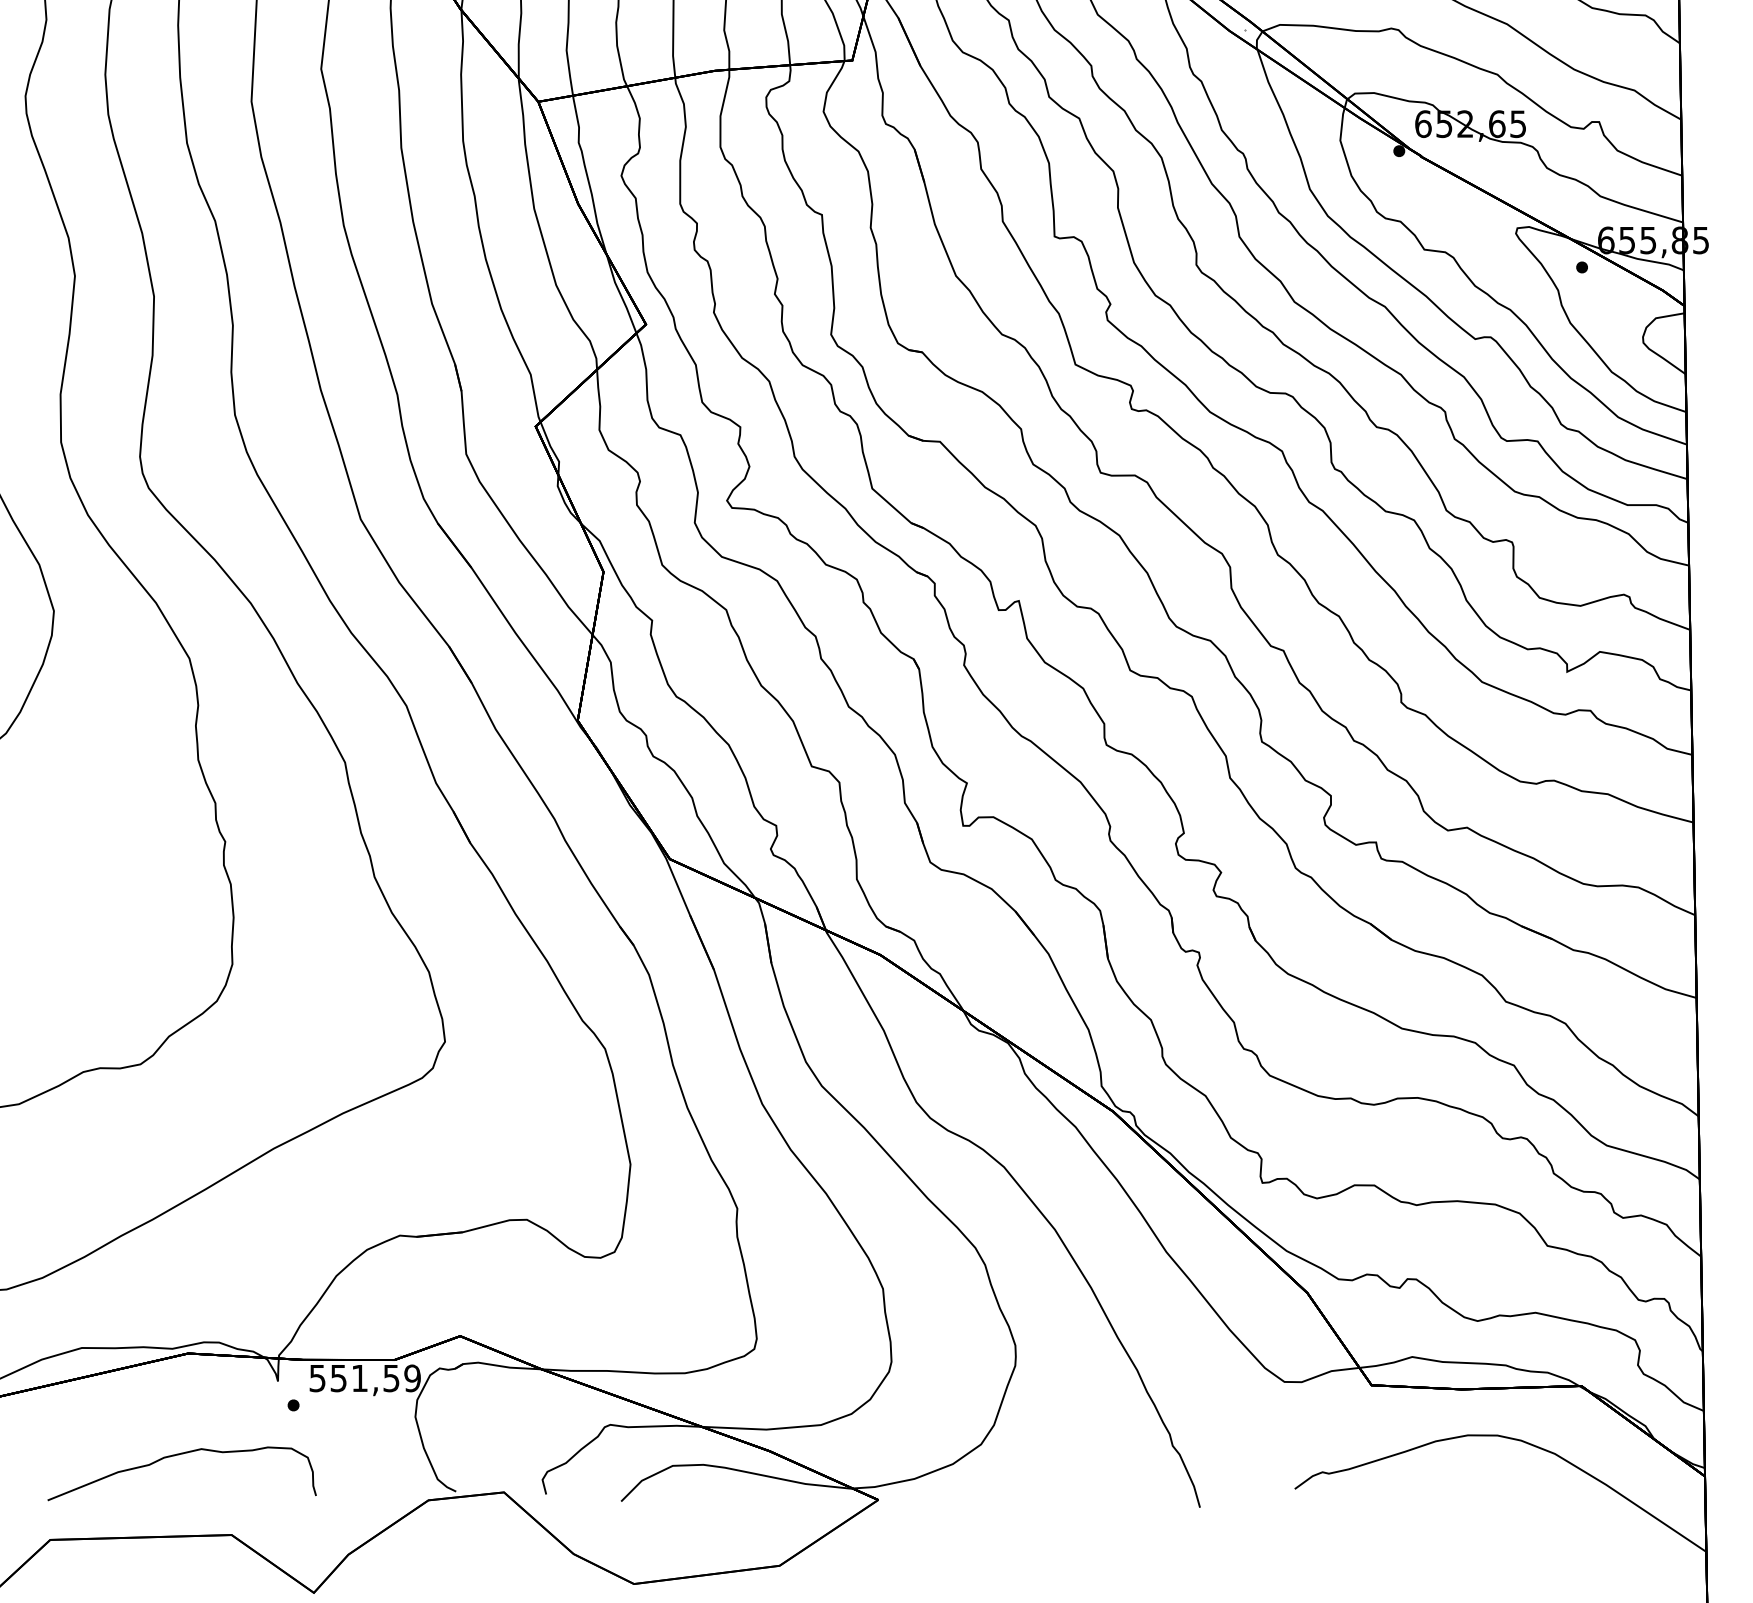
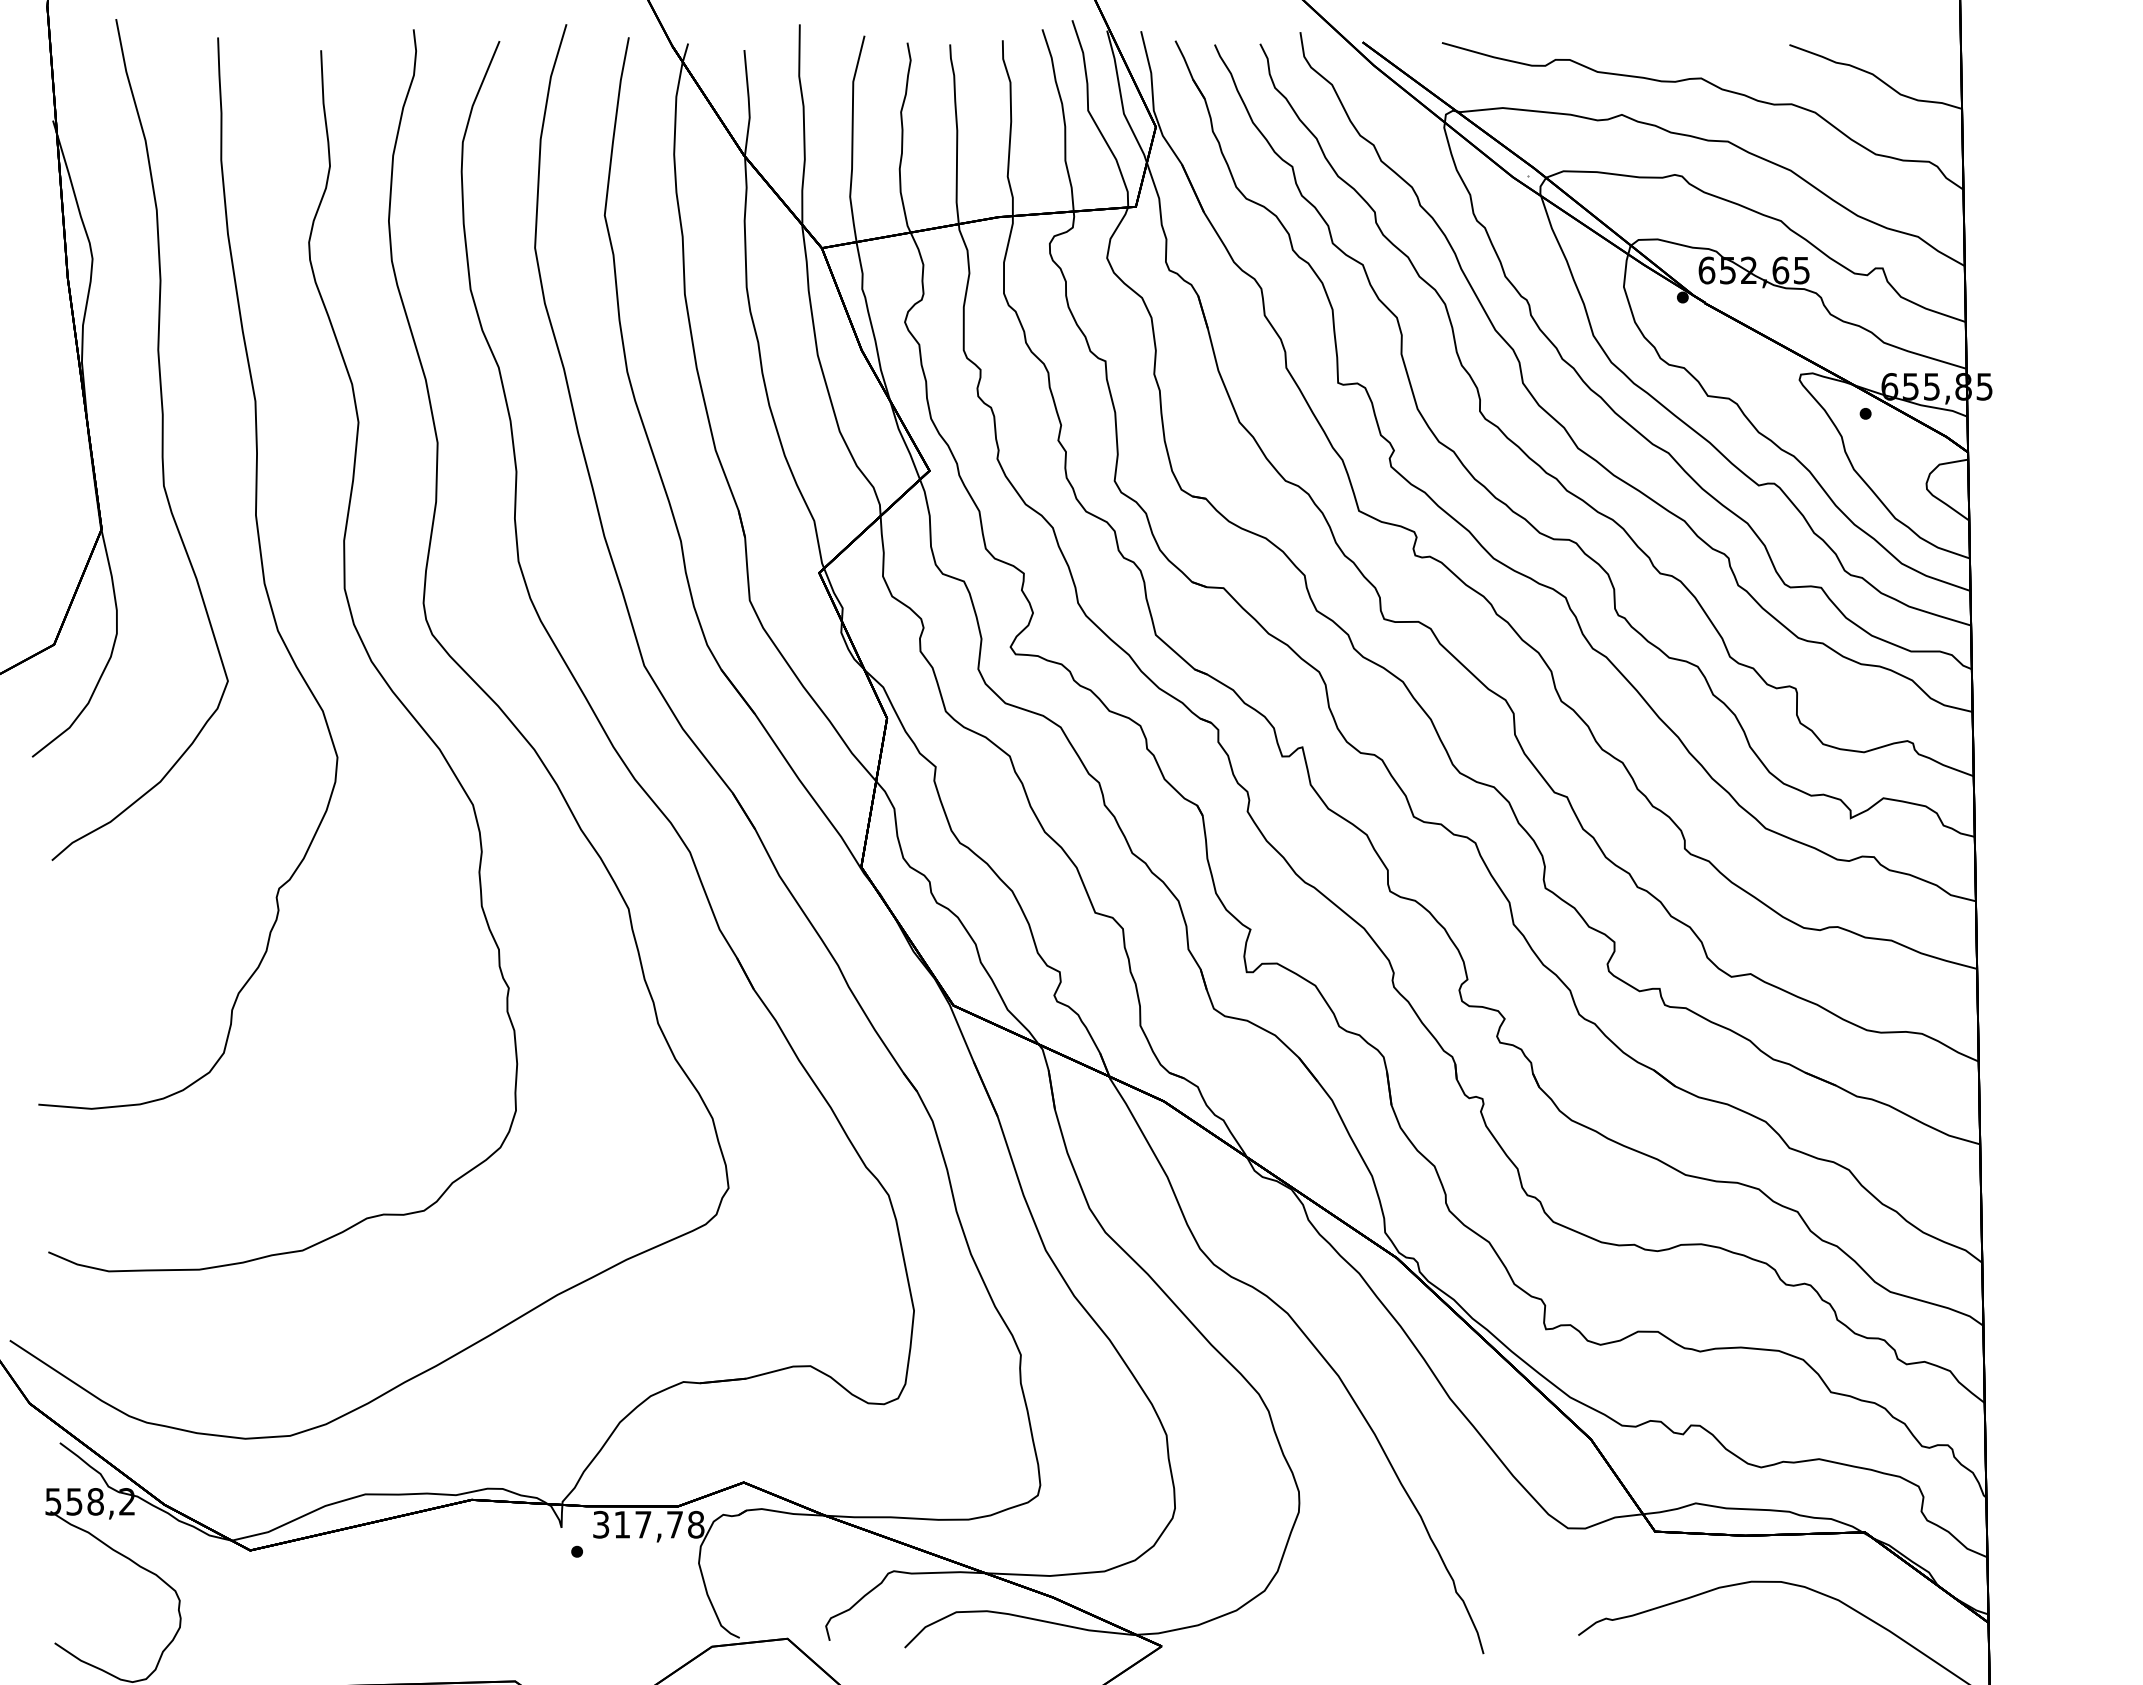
text: (364, 1378) -> (648, 1524), 551,59 -> 317,78
curve: (180, 1455) -> (464, 1601), removed

